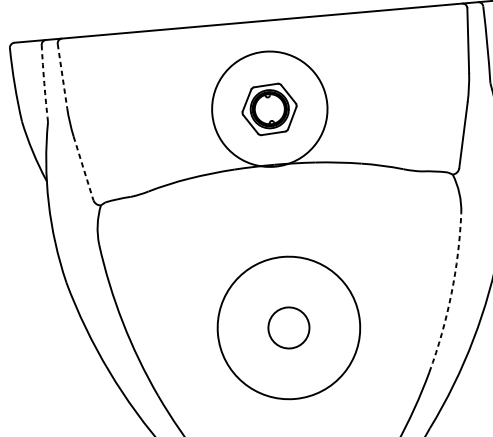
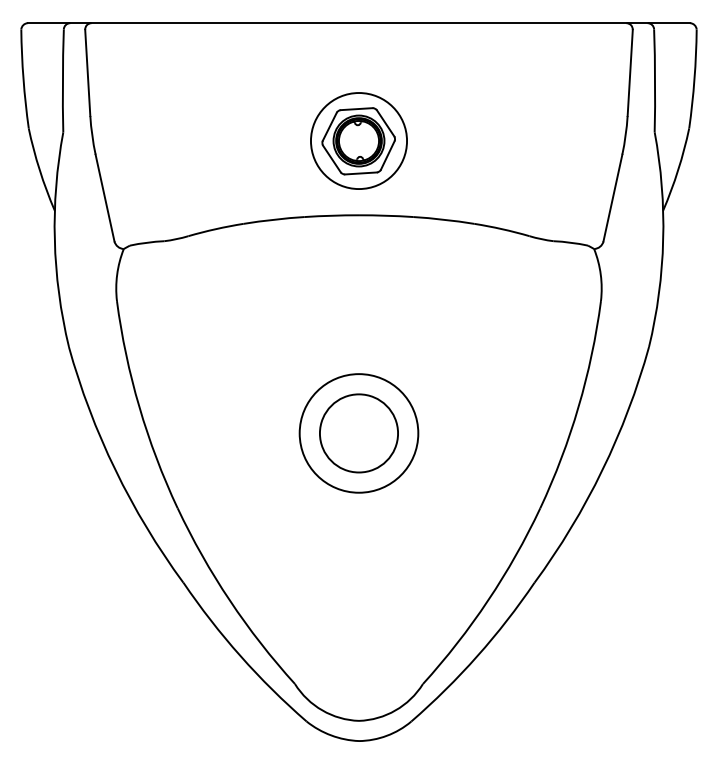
line: (62, 76) -> (87, 73), dashed -> solid
arc: (44, 83) -> (62, 80), dashed -> solid
circle: (269, 109) -> (358, 141), size x0.62
line: (83, 168) -> (105, 198), dashed -> solid
arc: (451, 294) -> (578, 407), dashed -> solid
circle: (288, 328) -> (358, 433), size x0.62
circle: (288, 328) -> (358, 433), size x1.43

